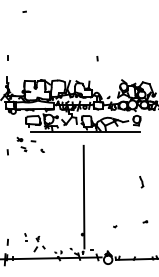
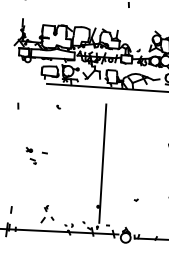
part: (26, 144) -> (36, 156), moved
part: (25, 237) -> (32, 205), removed

